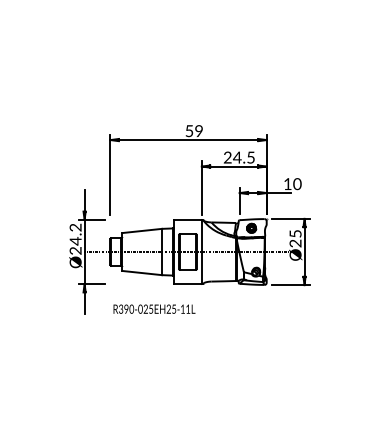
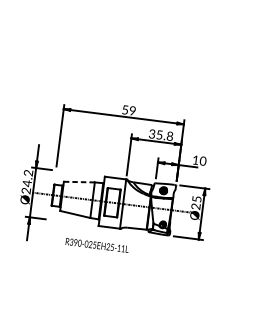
text: (238, 157) -> (160, 135), 24.5 -> 35.8
line: (142, 230) -> (79, 181), solid -> dashed
text: (154, 308) -> (97, 244), moved

